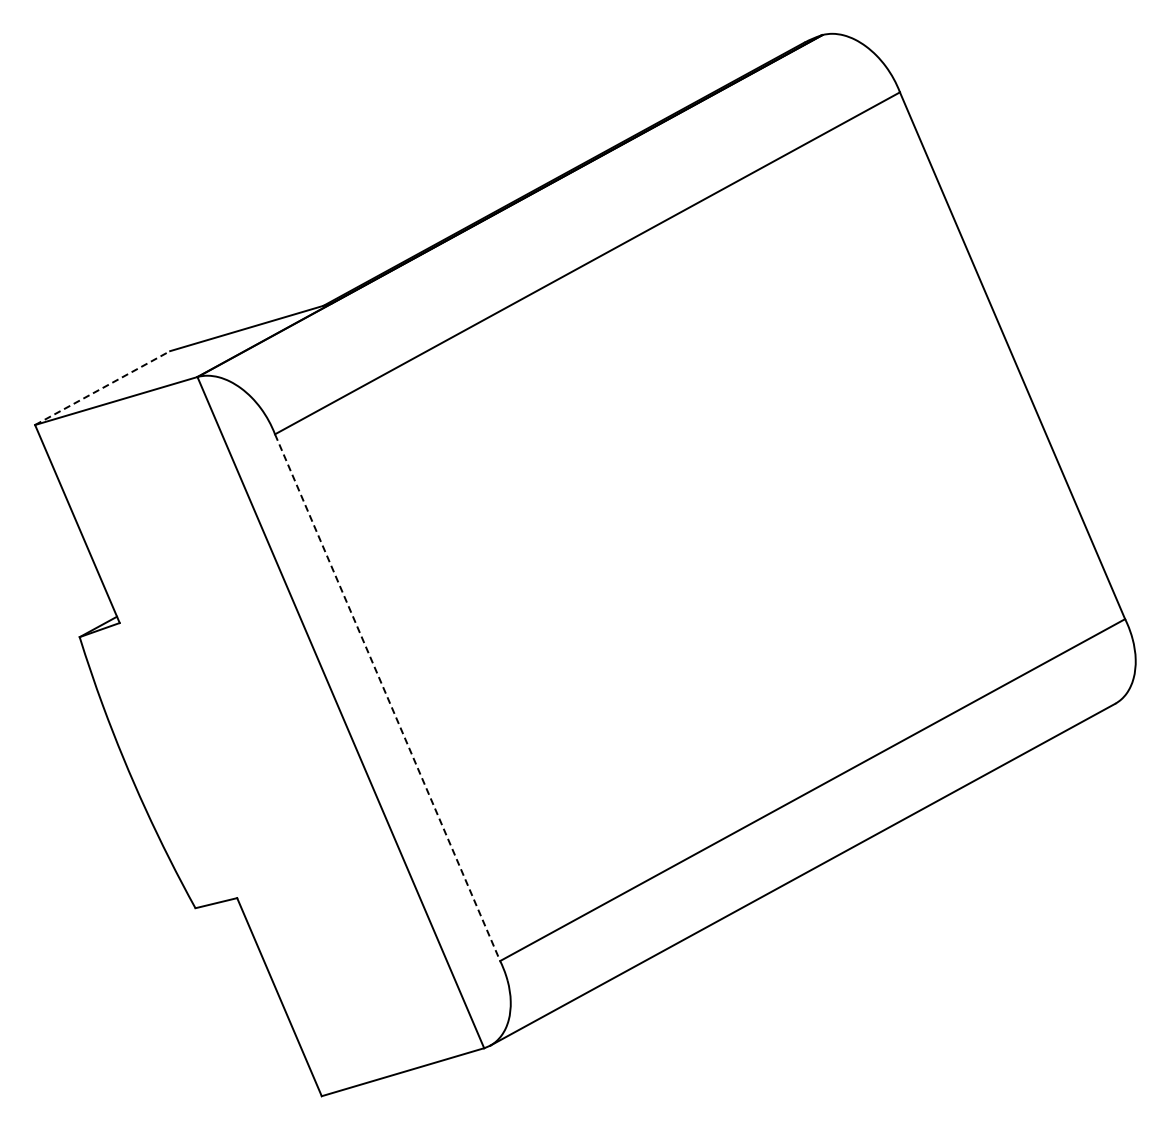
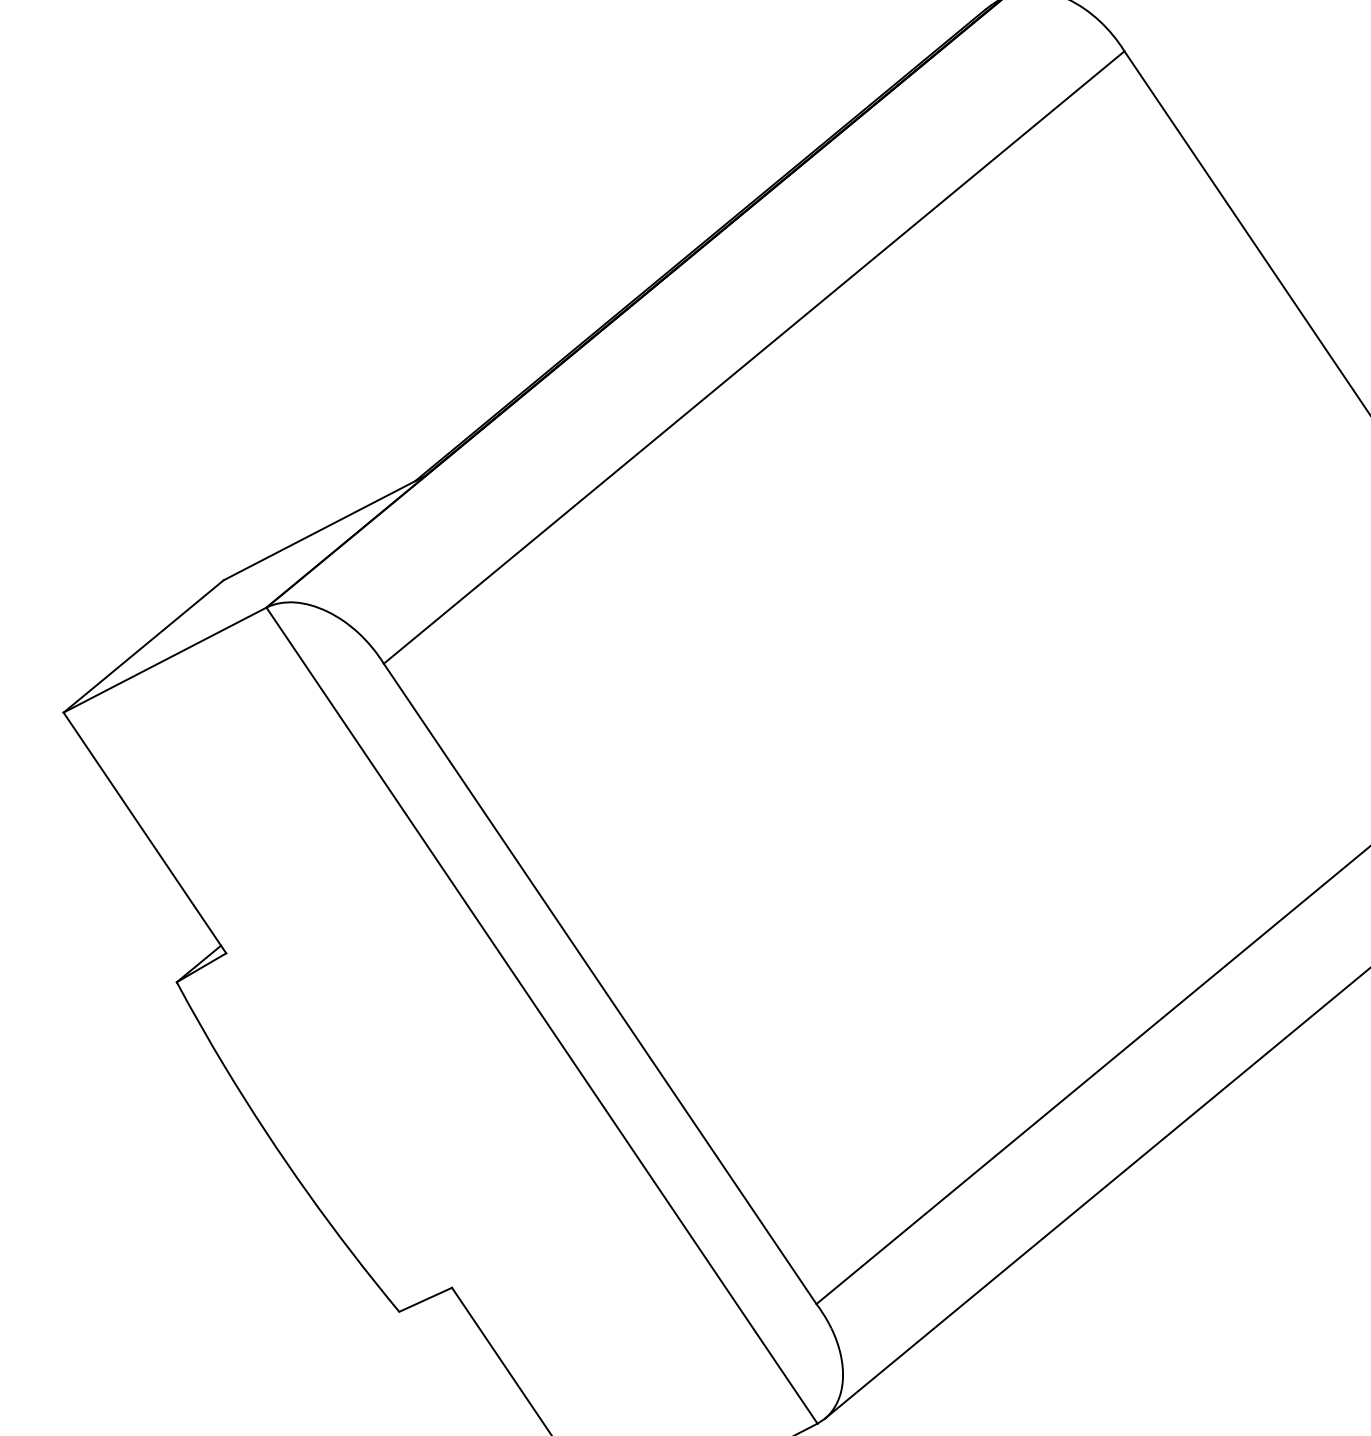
line: (102, 388) -> (143, 647), dashed -> solid
line: (387, 698) -> (600, 985), dashed -> solid

